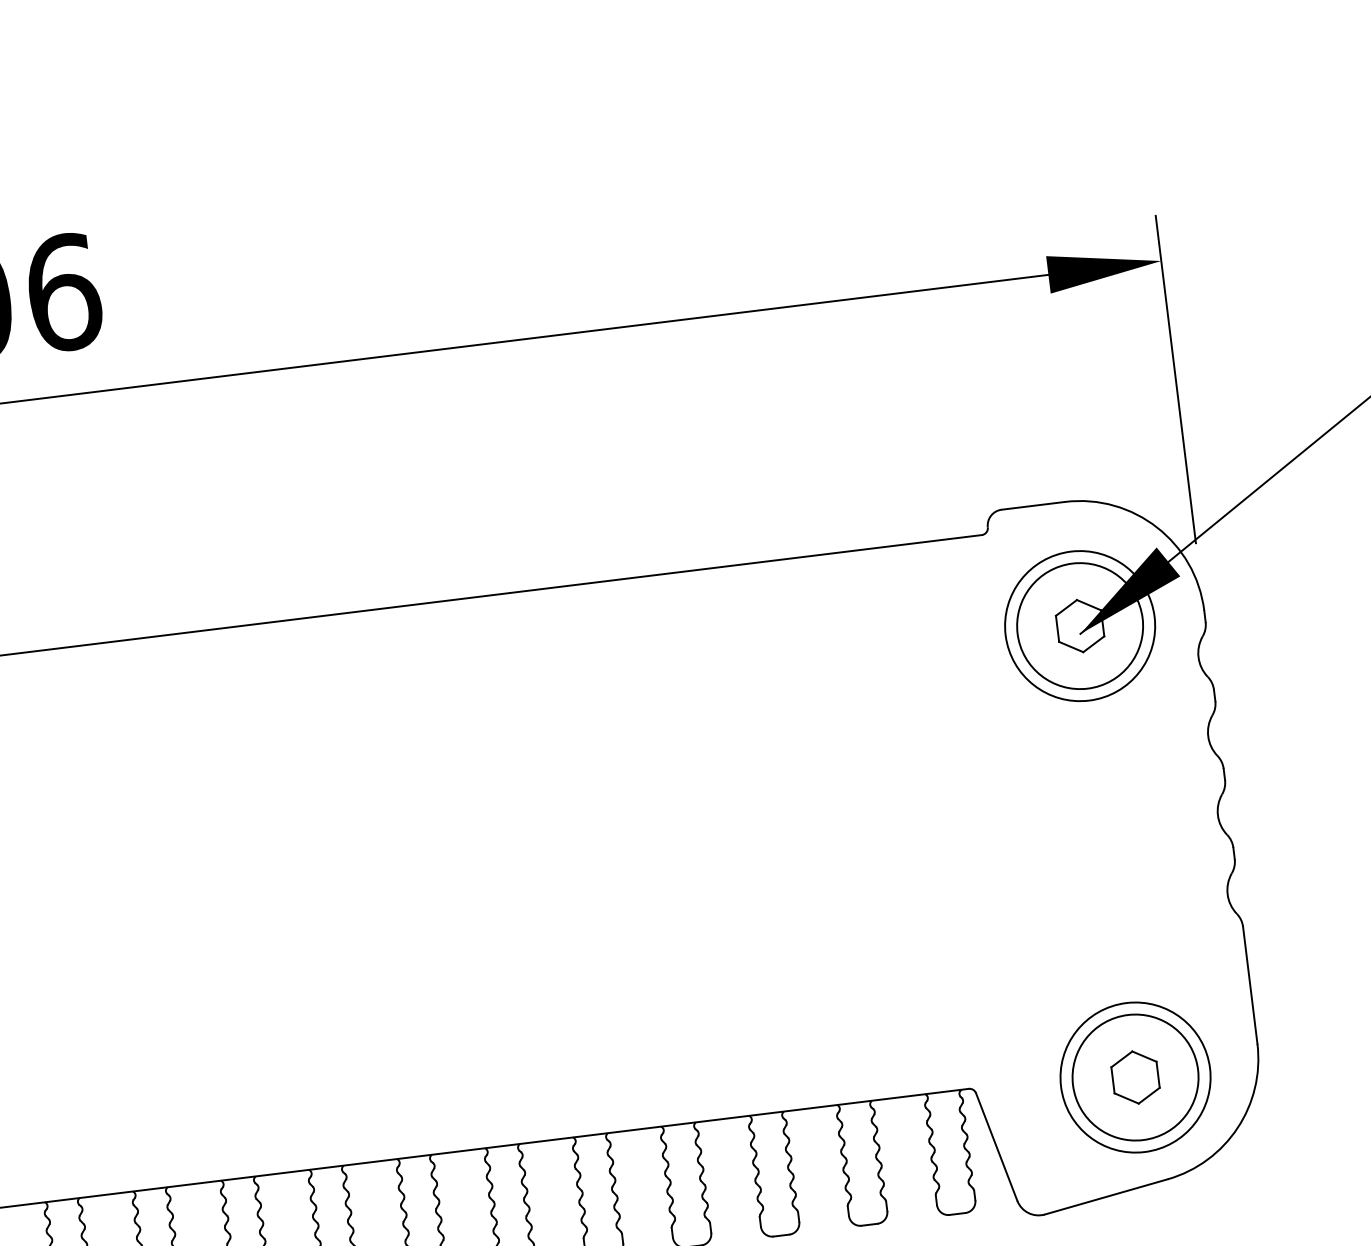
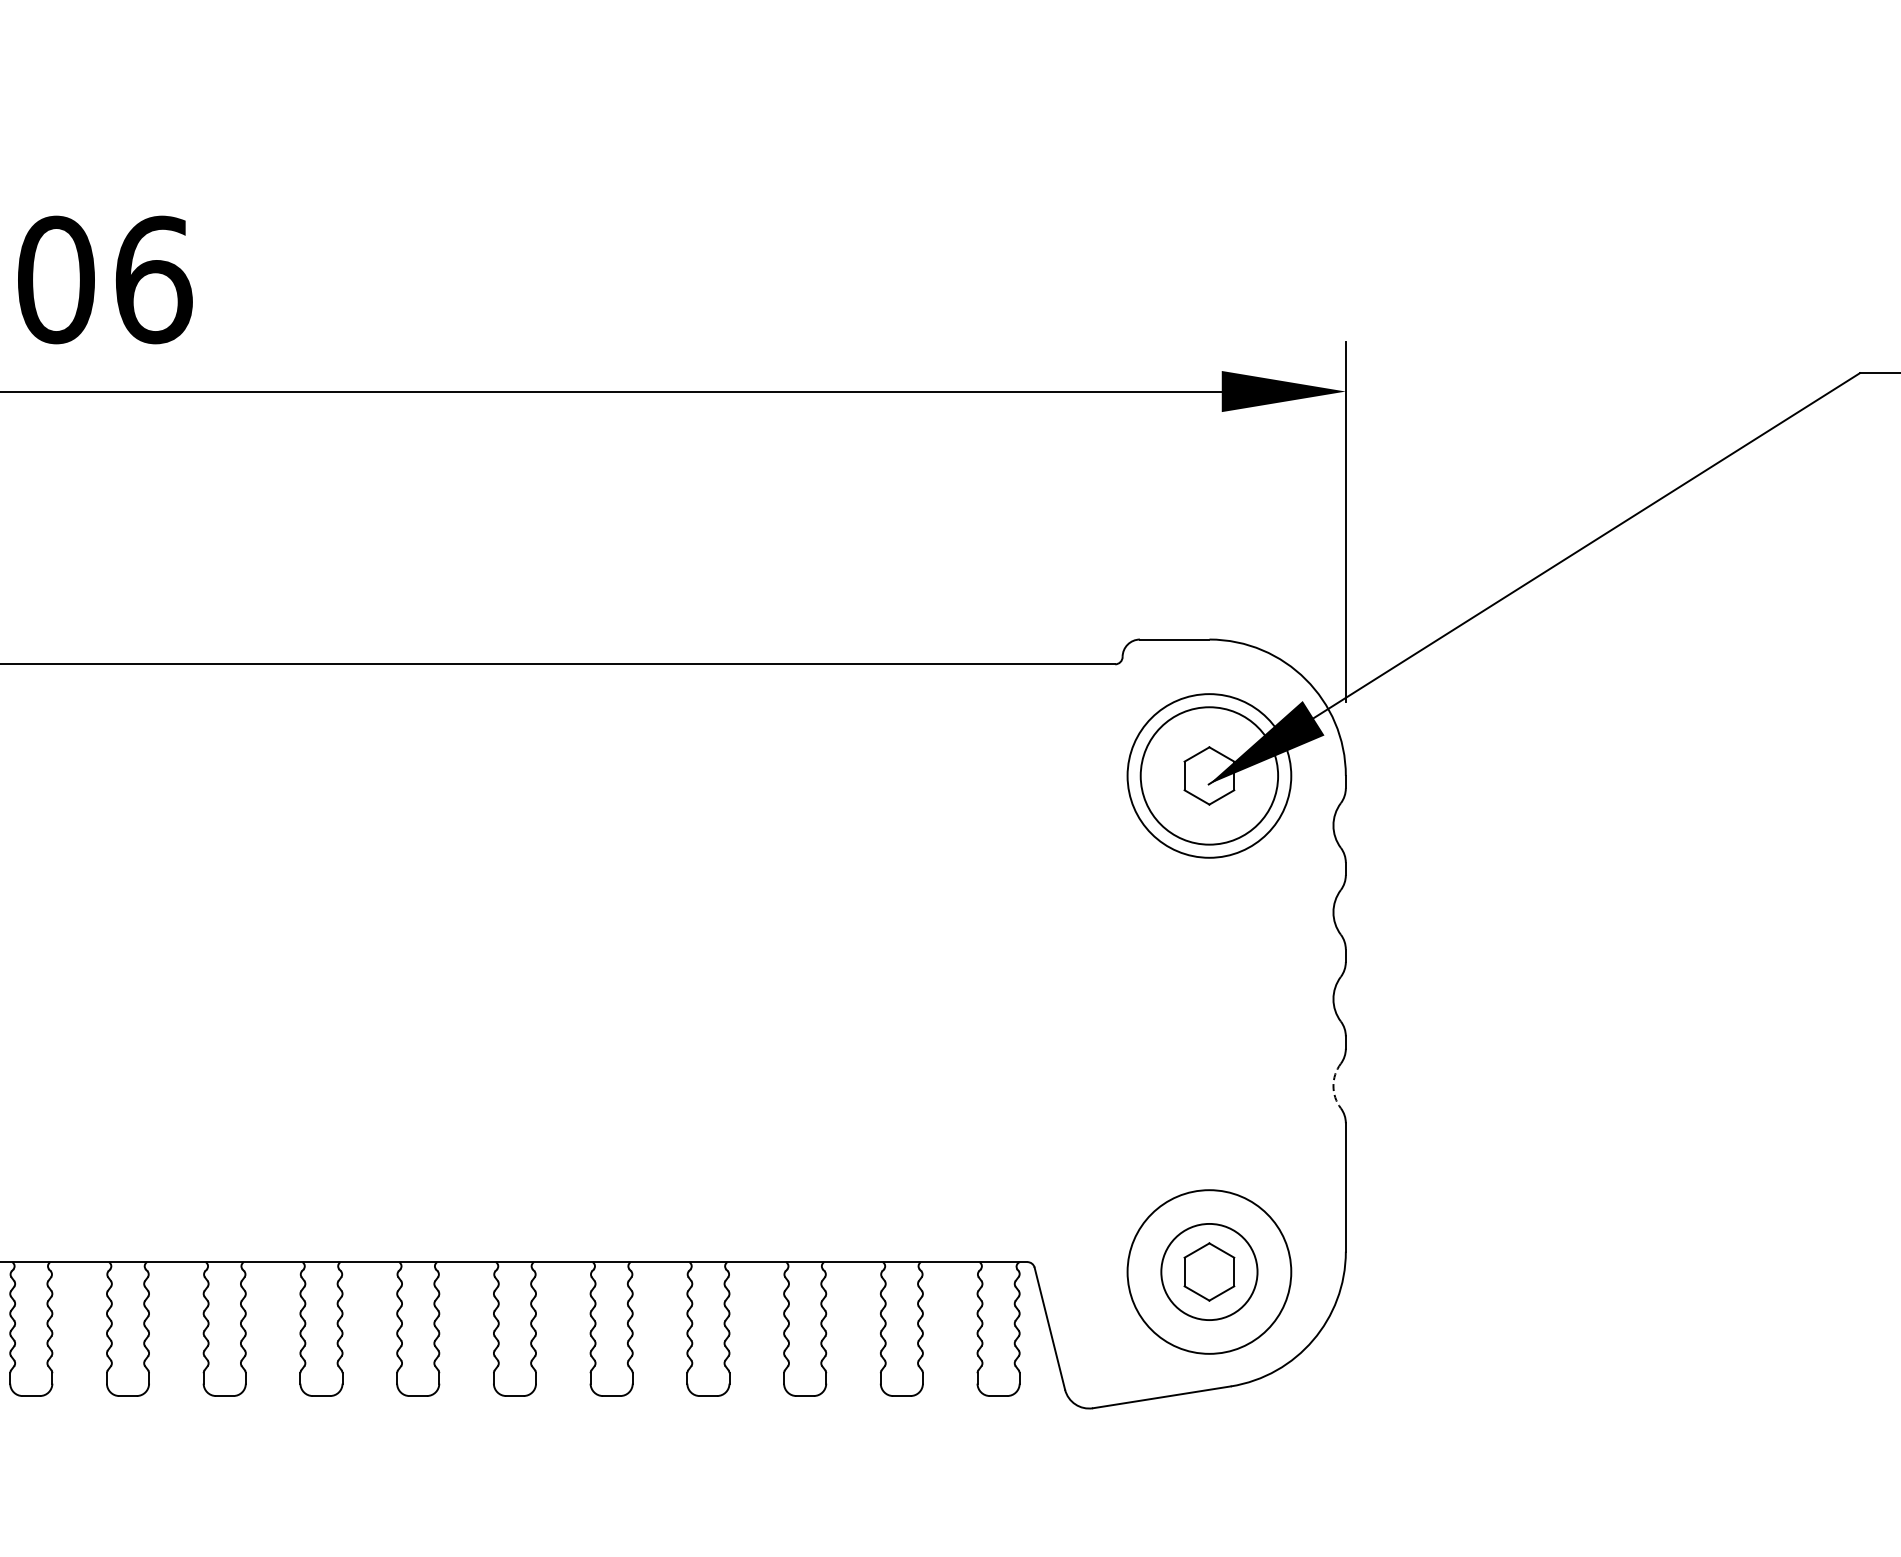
arc: (1227, 894) -> (1333, 1086), solid -> dashed
circle: (1135, 1077) -> (1209, 1271), size x0.7

